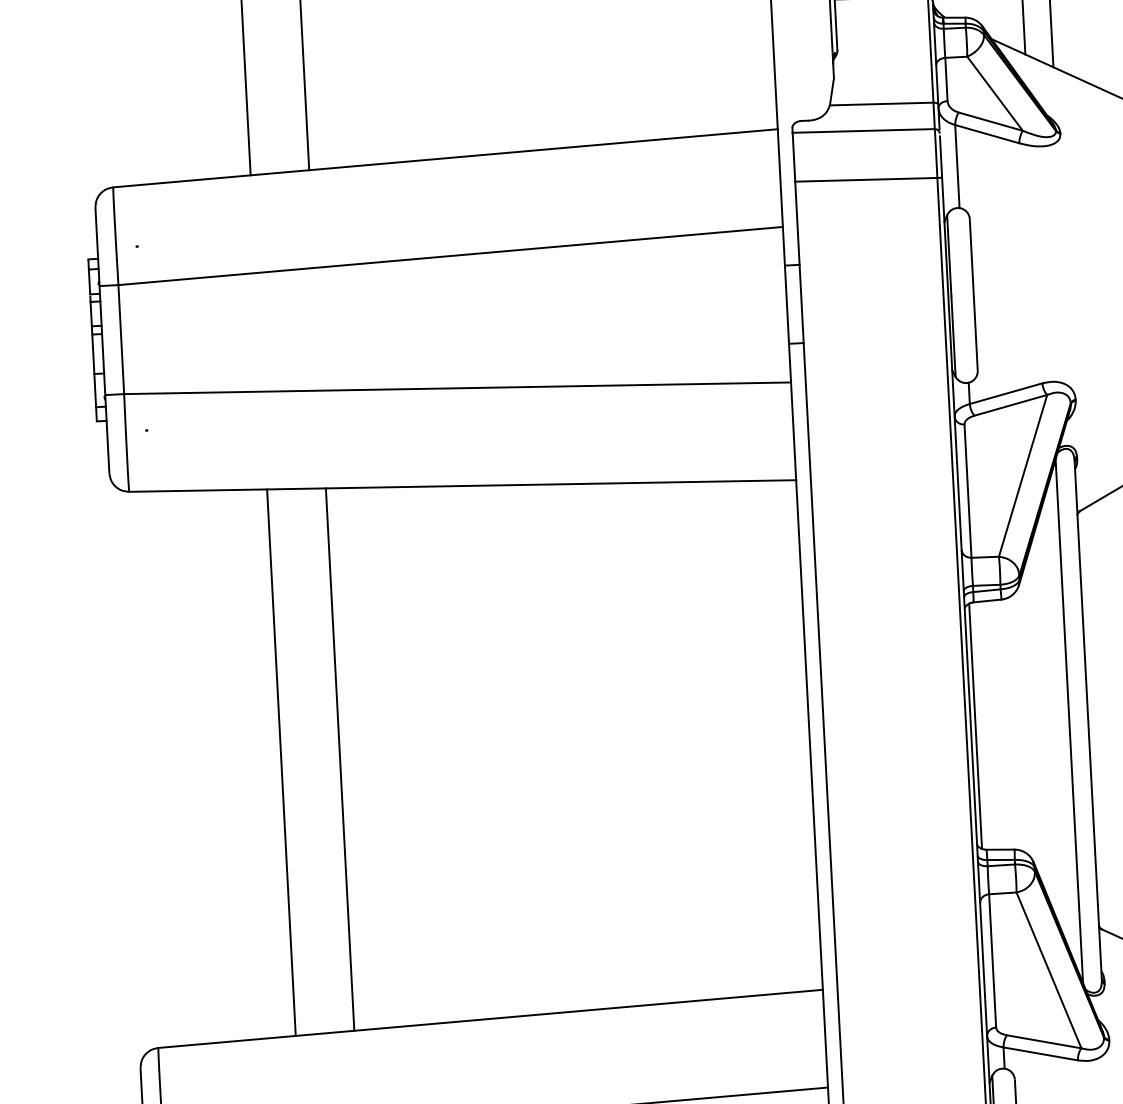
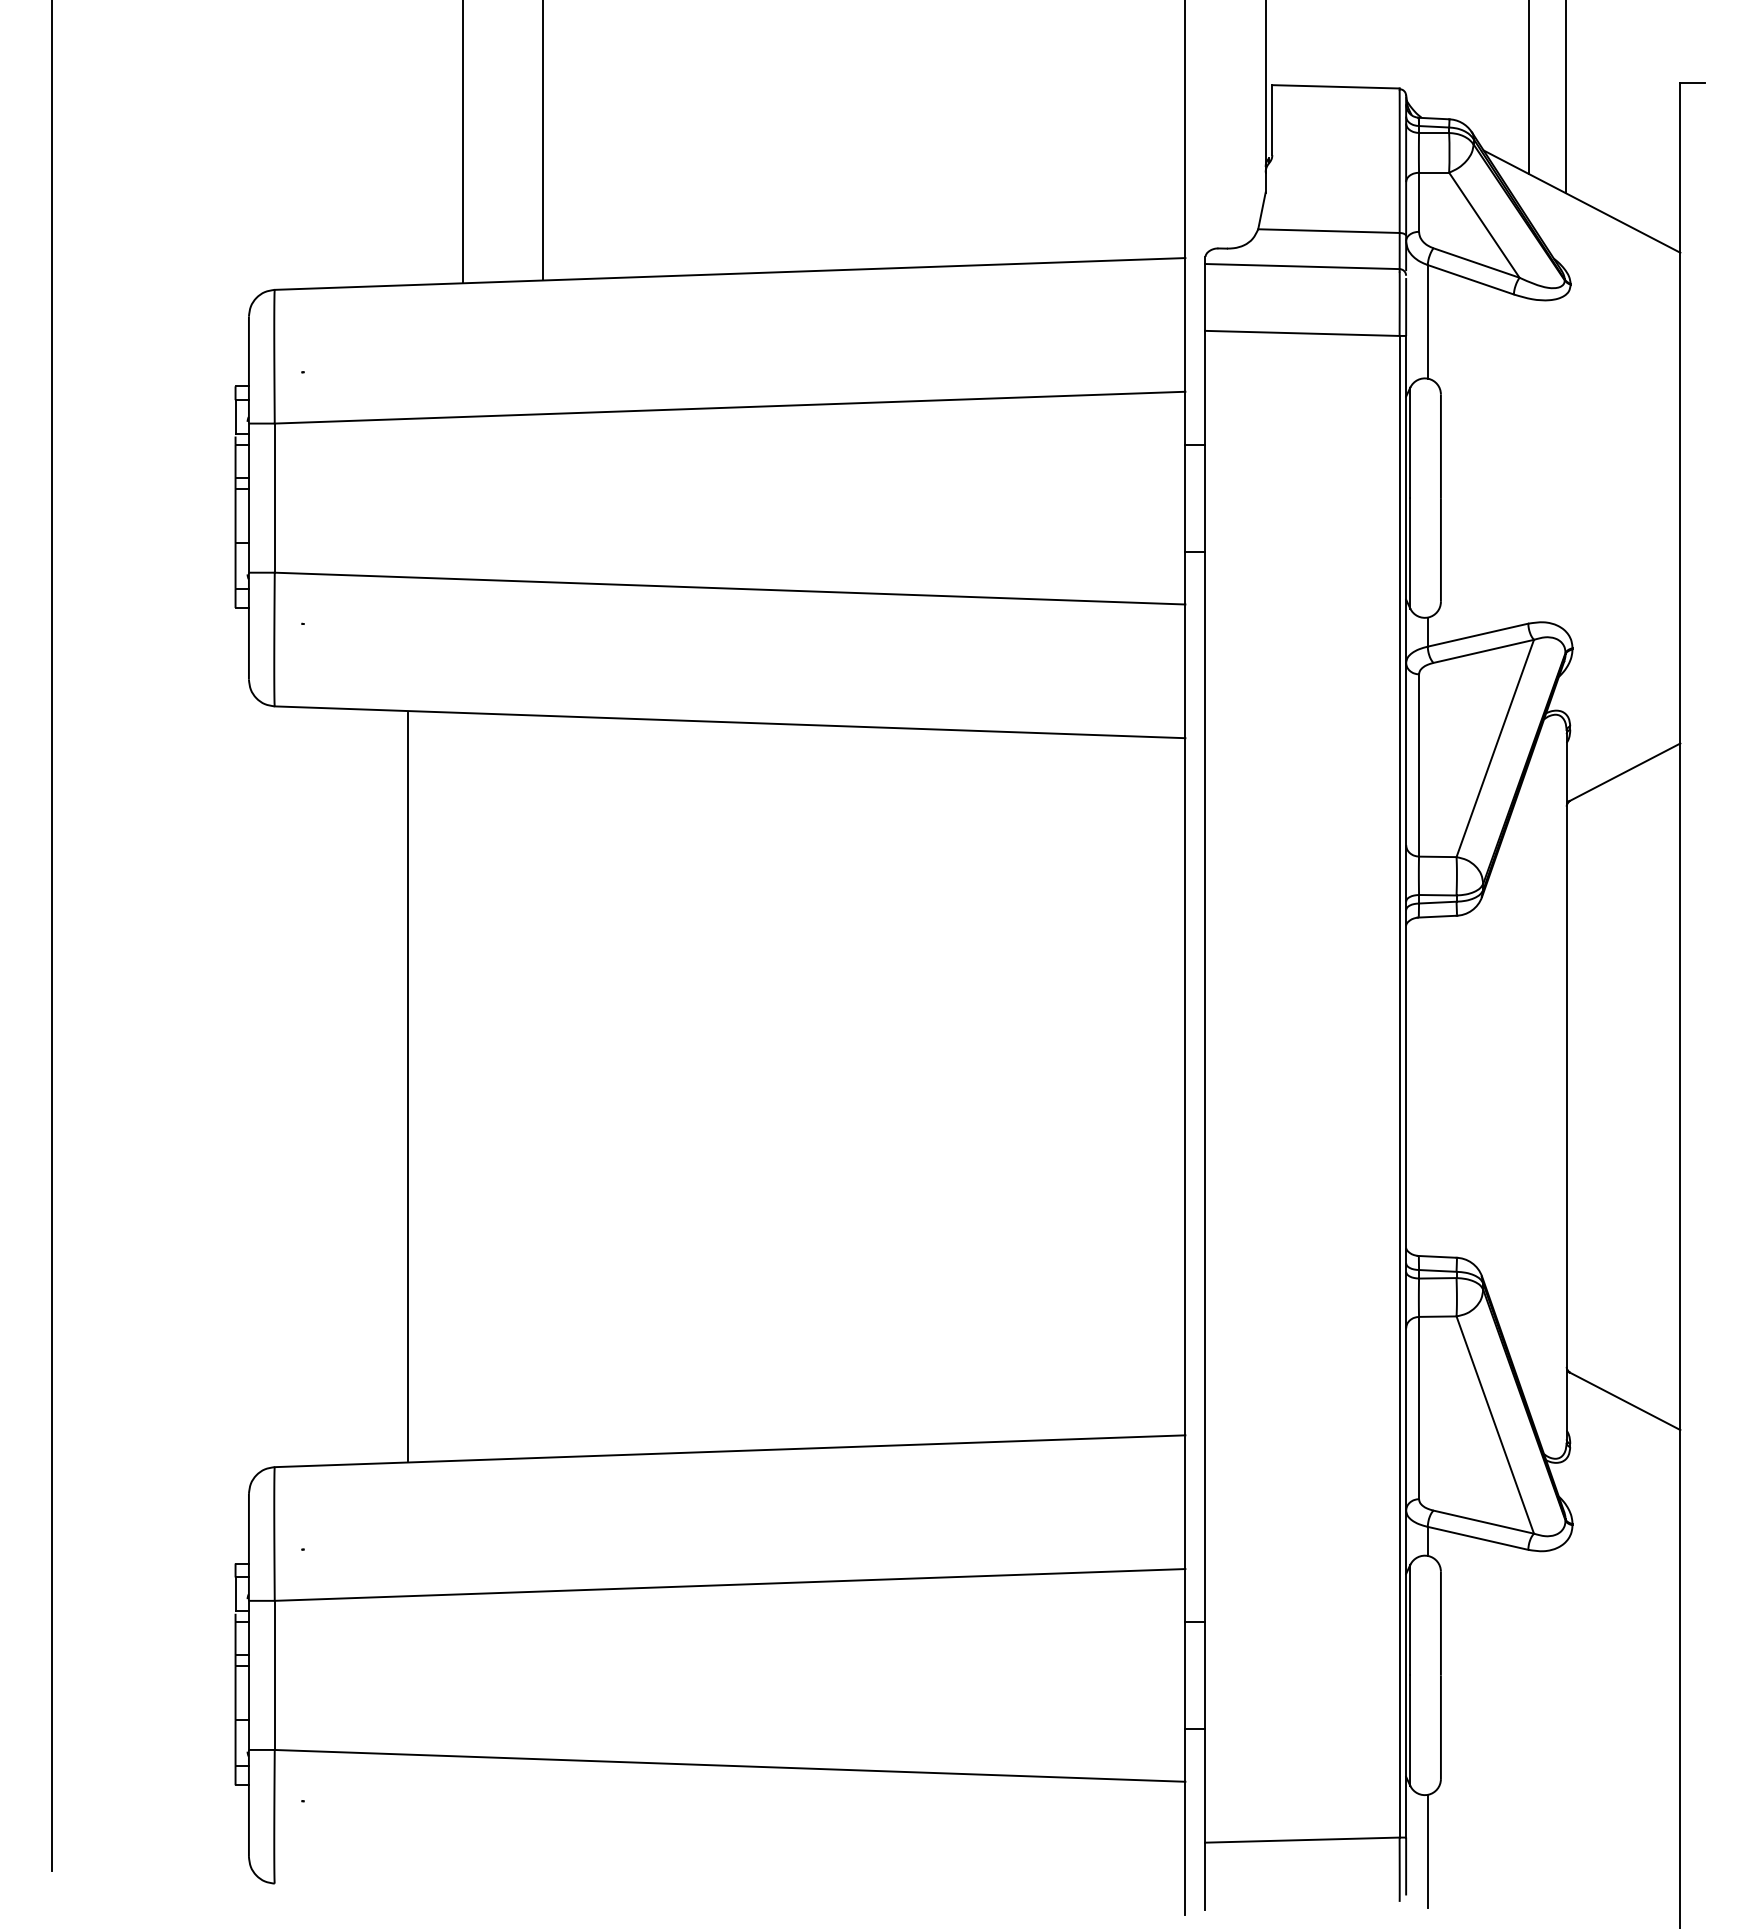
line: (1069, 721) -> (1540, 1086), removed
line: (975, 726) -> (1412, 1086), removed
line: (340, 759) -> (543, 1086), removed
line: (281, 762) -> (407, 1086), moved

